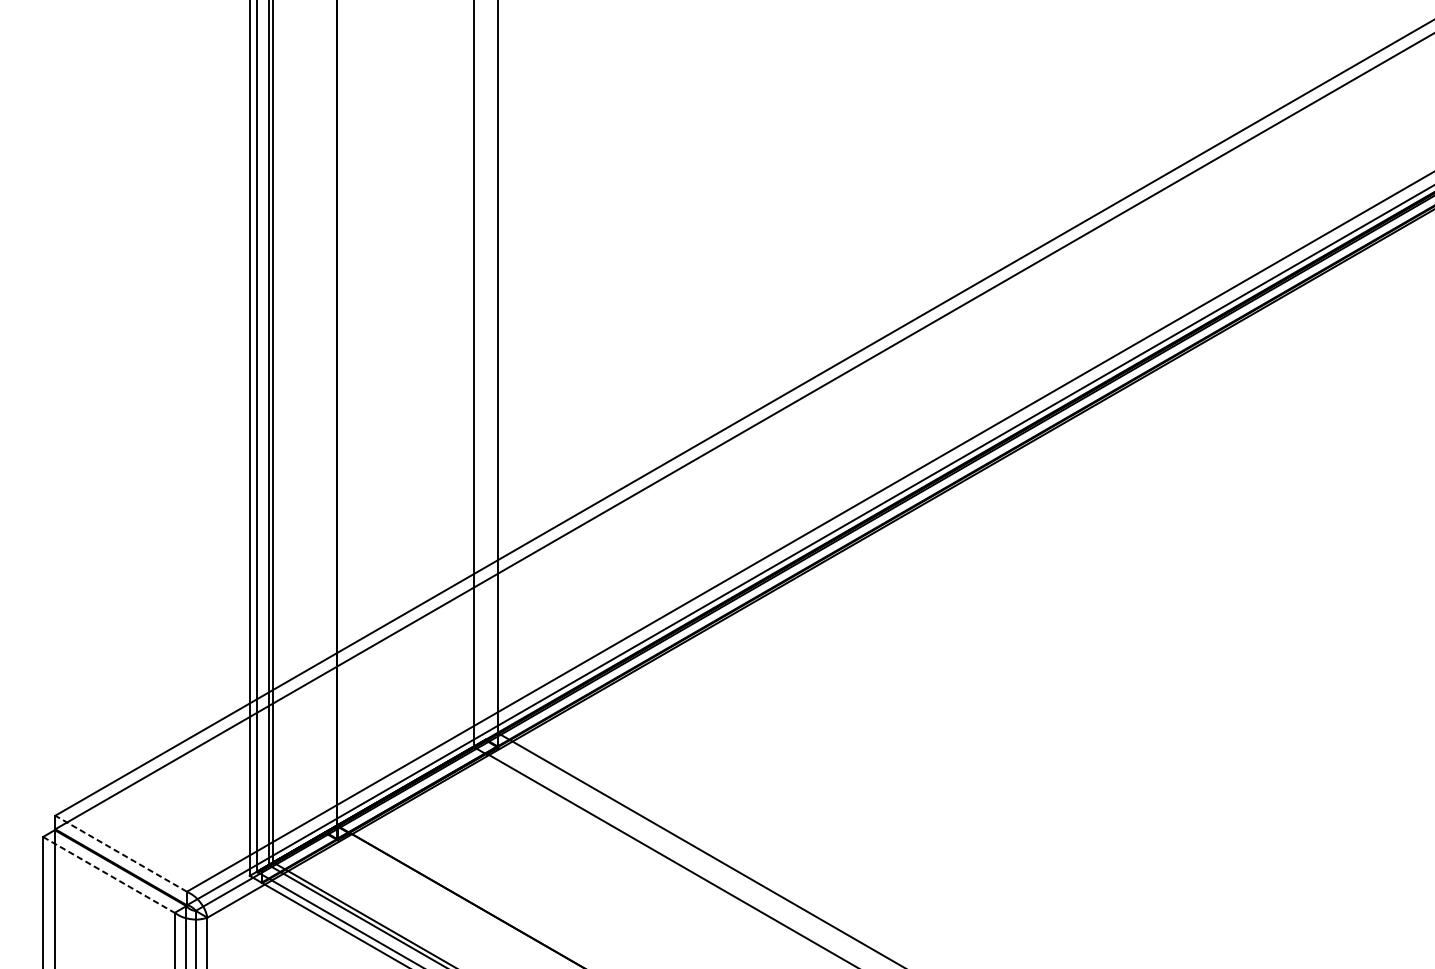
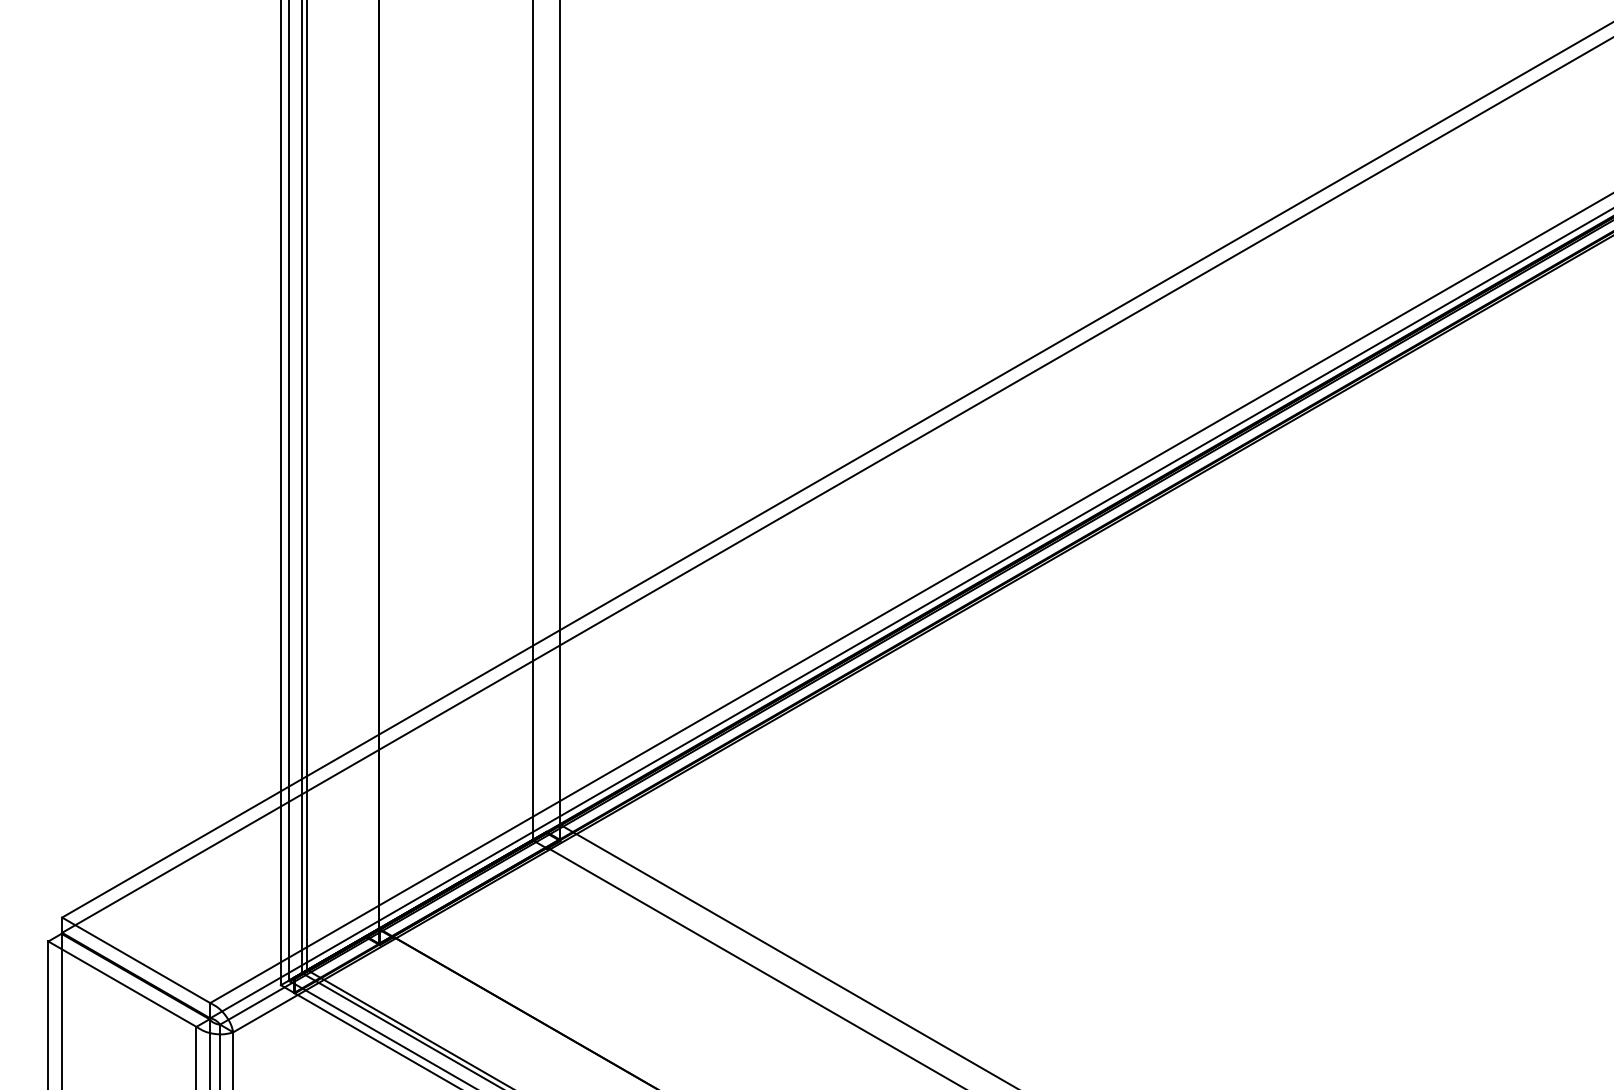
line: (120, 853) -> (135, 960), dashed -> solid
line: (108, 875) -> (122, 984), dashed -> solid

